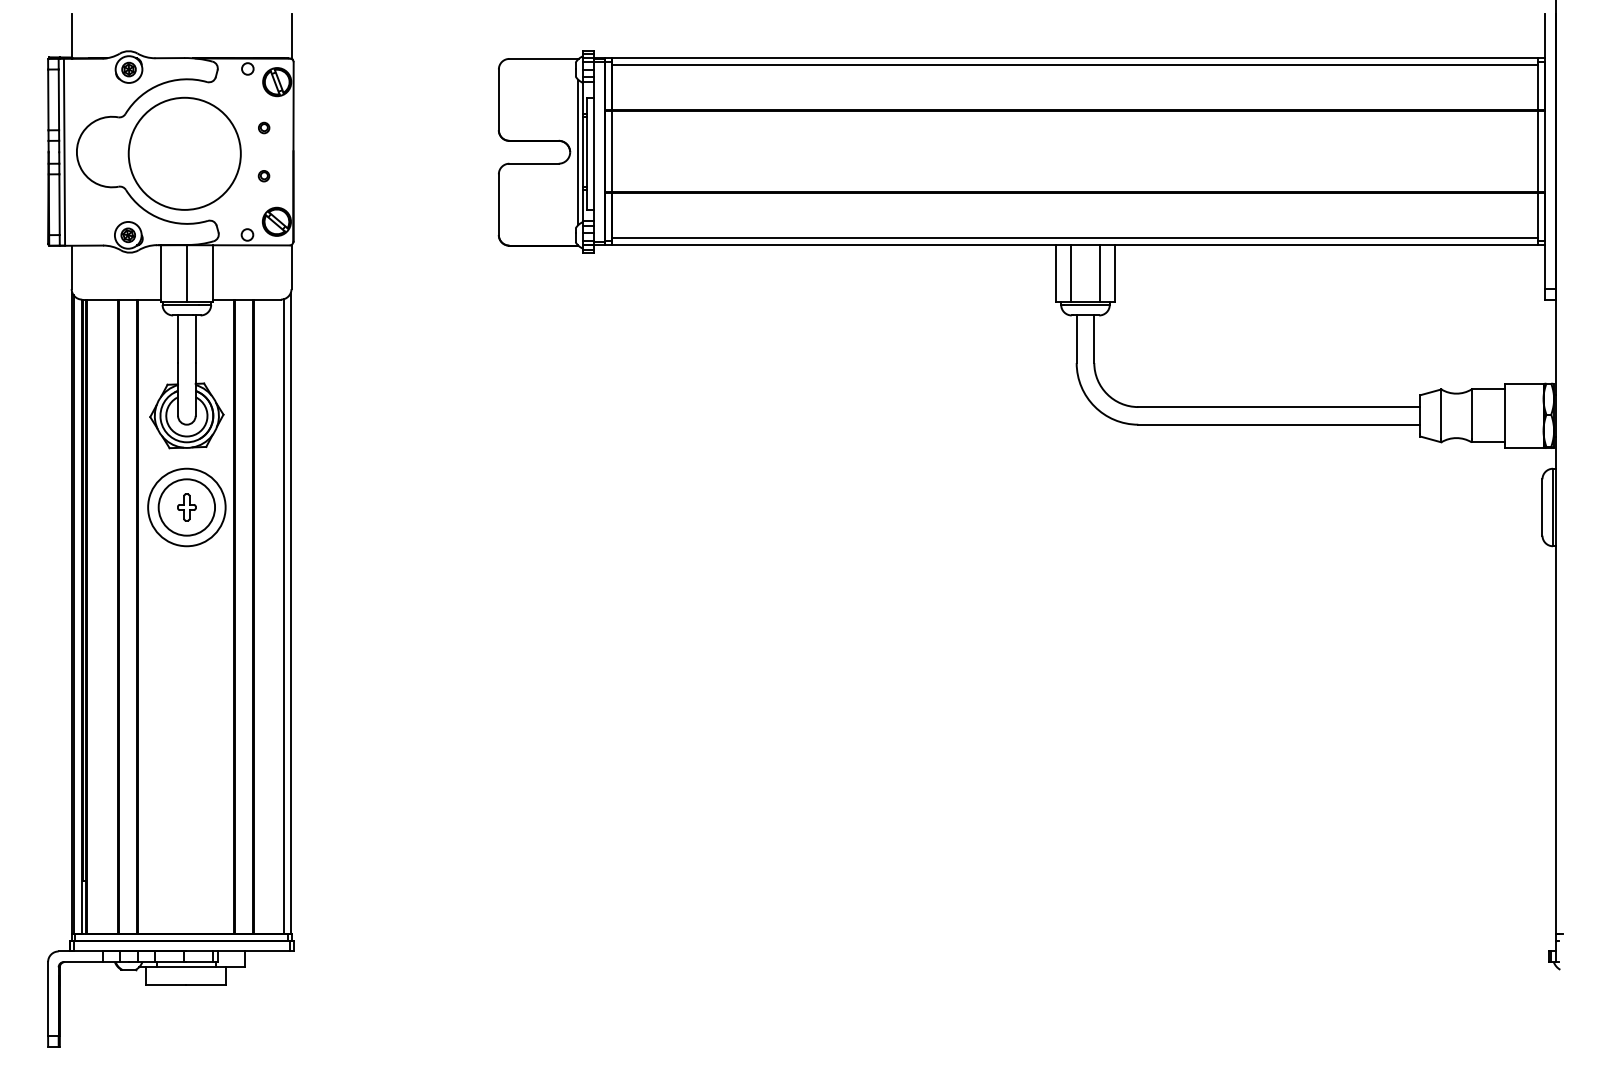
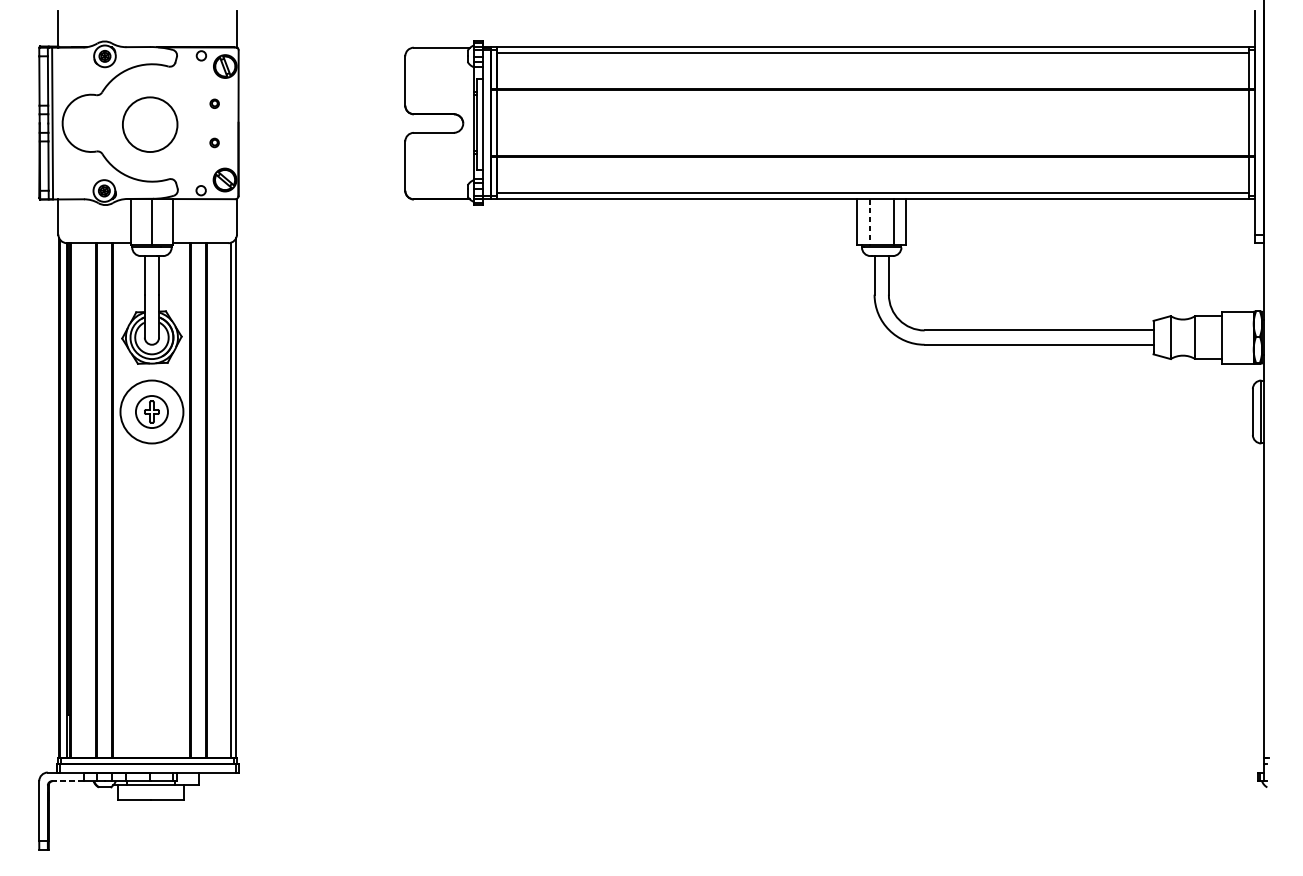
line: (578, 152) -> (469, 123), removed
circle: (184, 153) -> (150, 124), size x0.6
line: (1070, 273) -> (869, 221), solid -> dashed
circle: (186, 507) -> (151, 412), size x0.7
line: (82, 962) -> (67, 781), solid -> dashed

